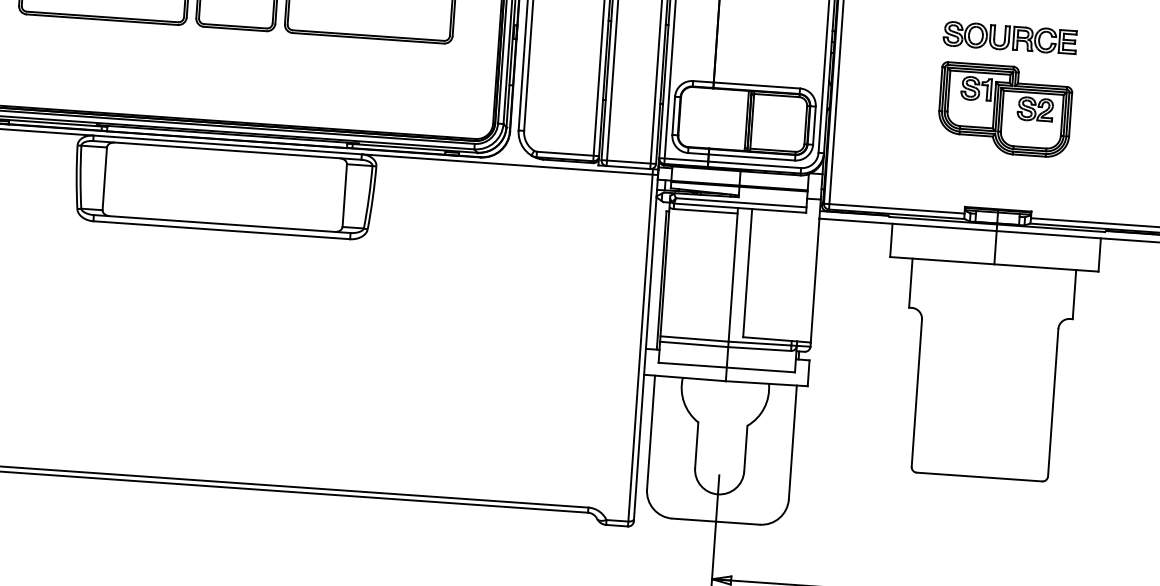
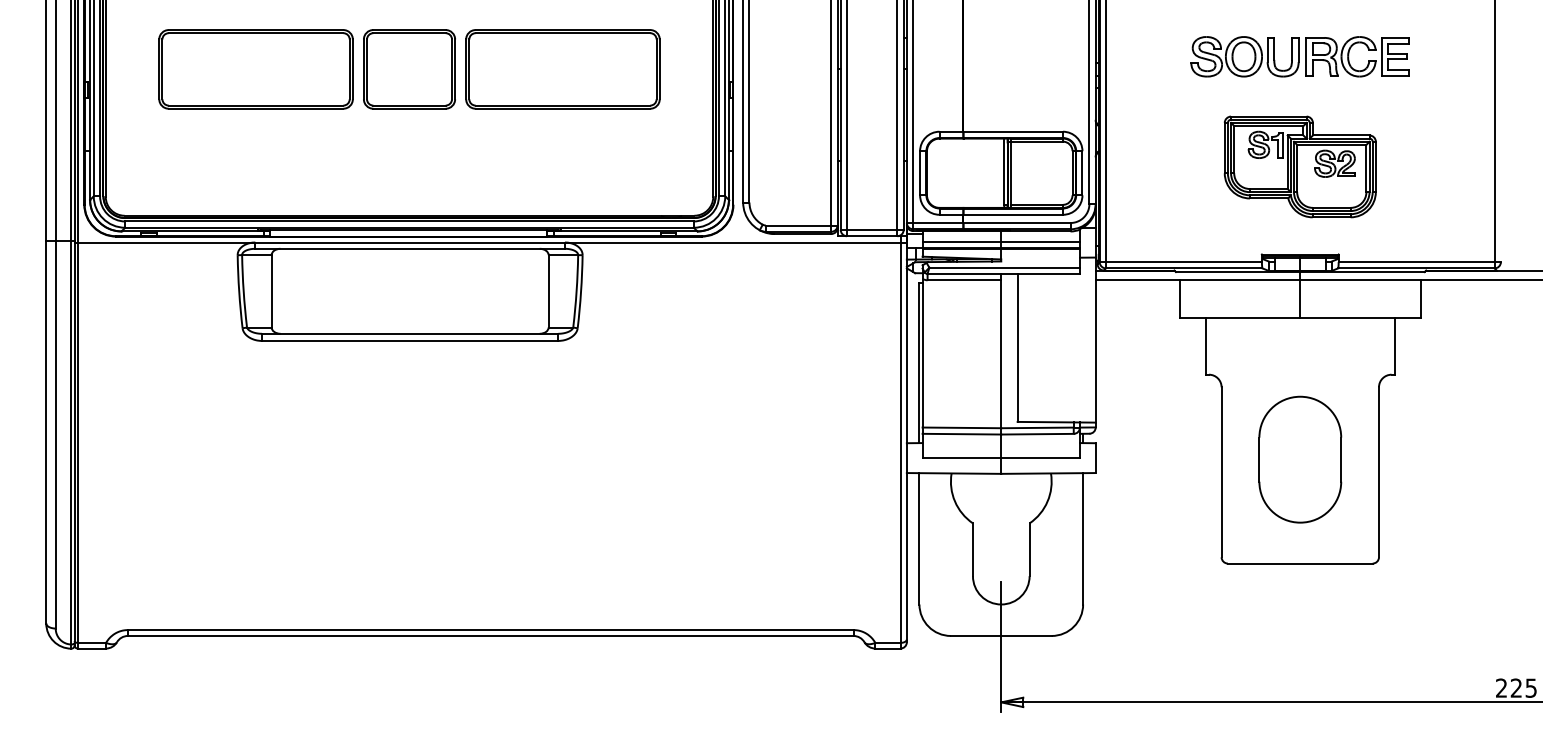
part: (1009, 37) -> (1299, 56), size x1.43
part: (1004, 109) -> (1299, 166), moved
line: (739, 179) -> (1000, 241), added
part: (985, 386) -> (1300, 459), added

